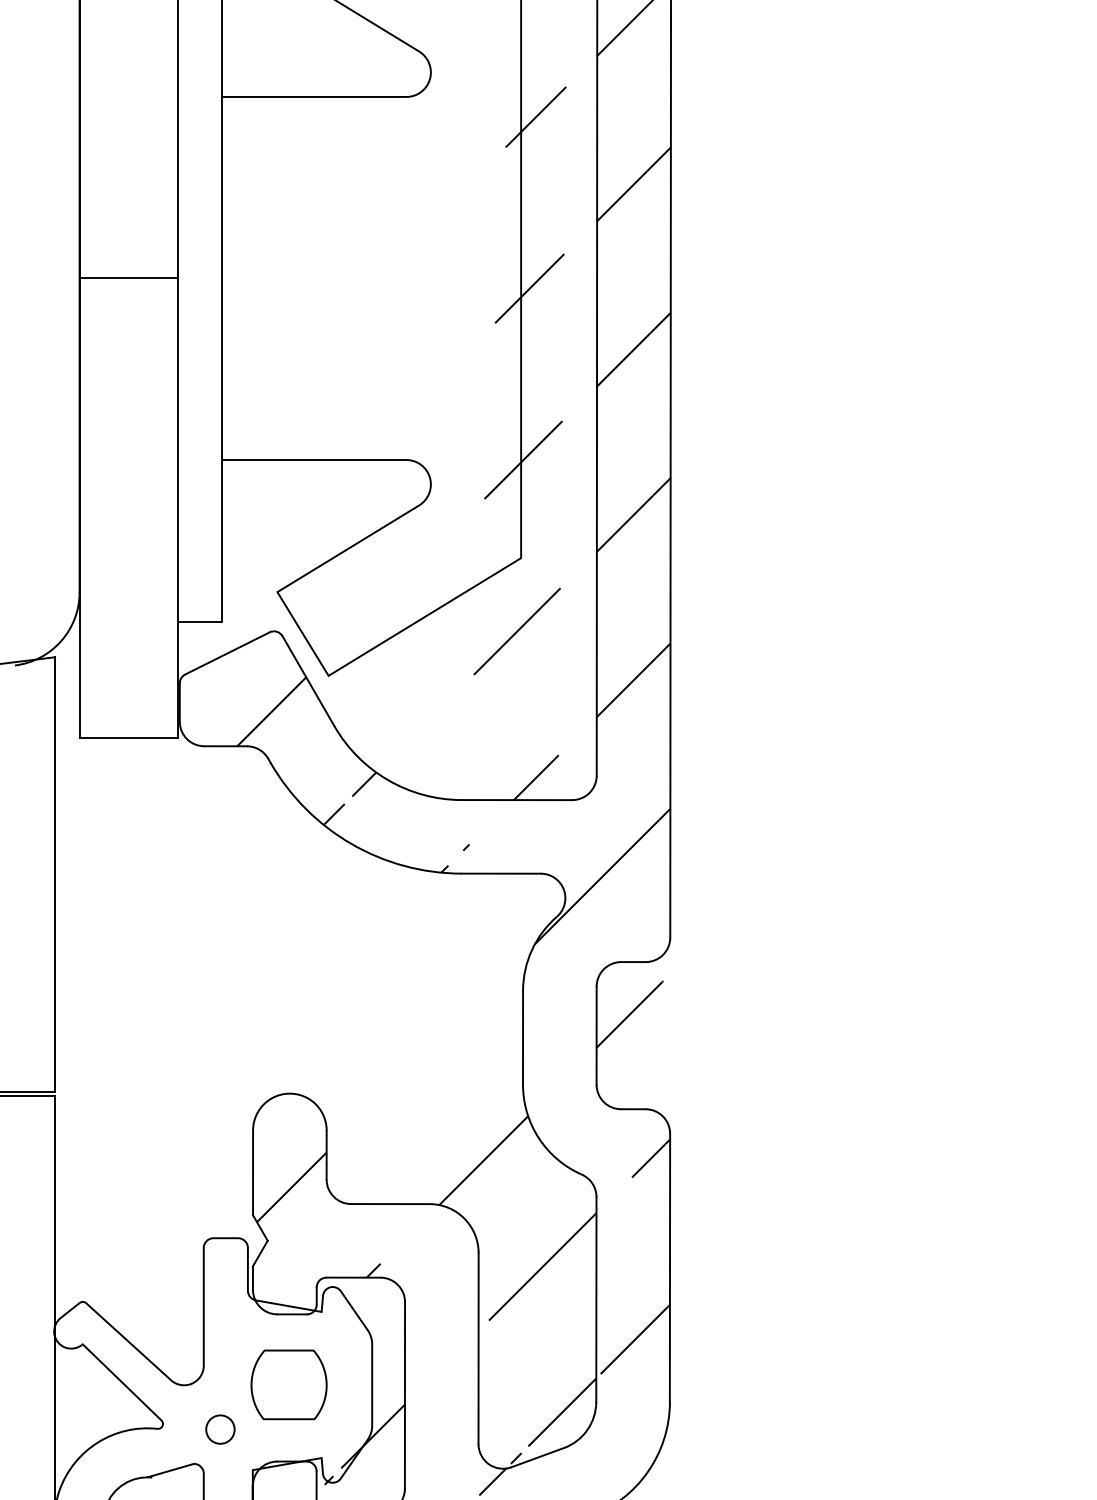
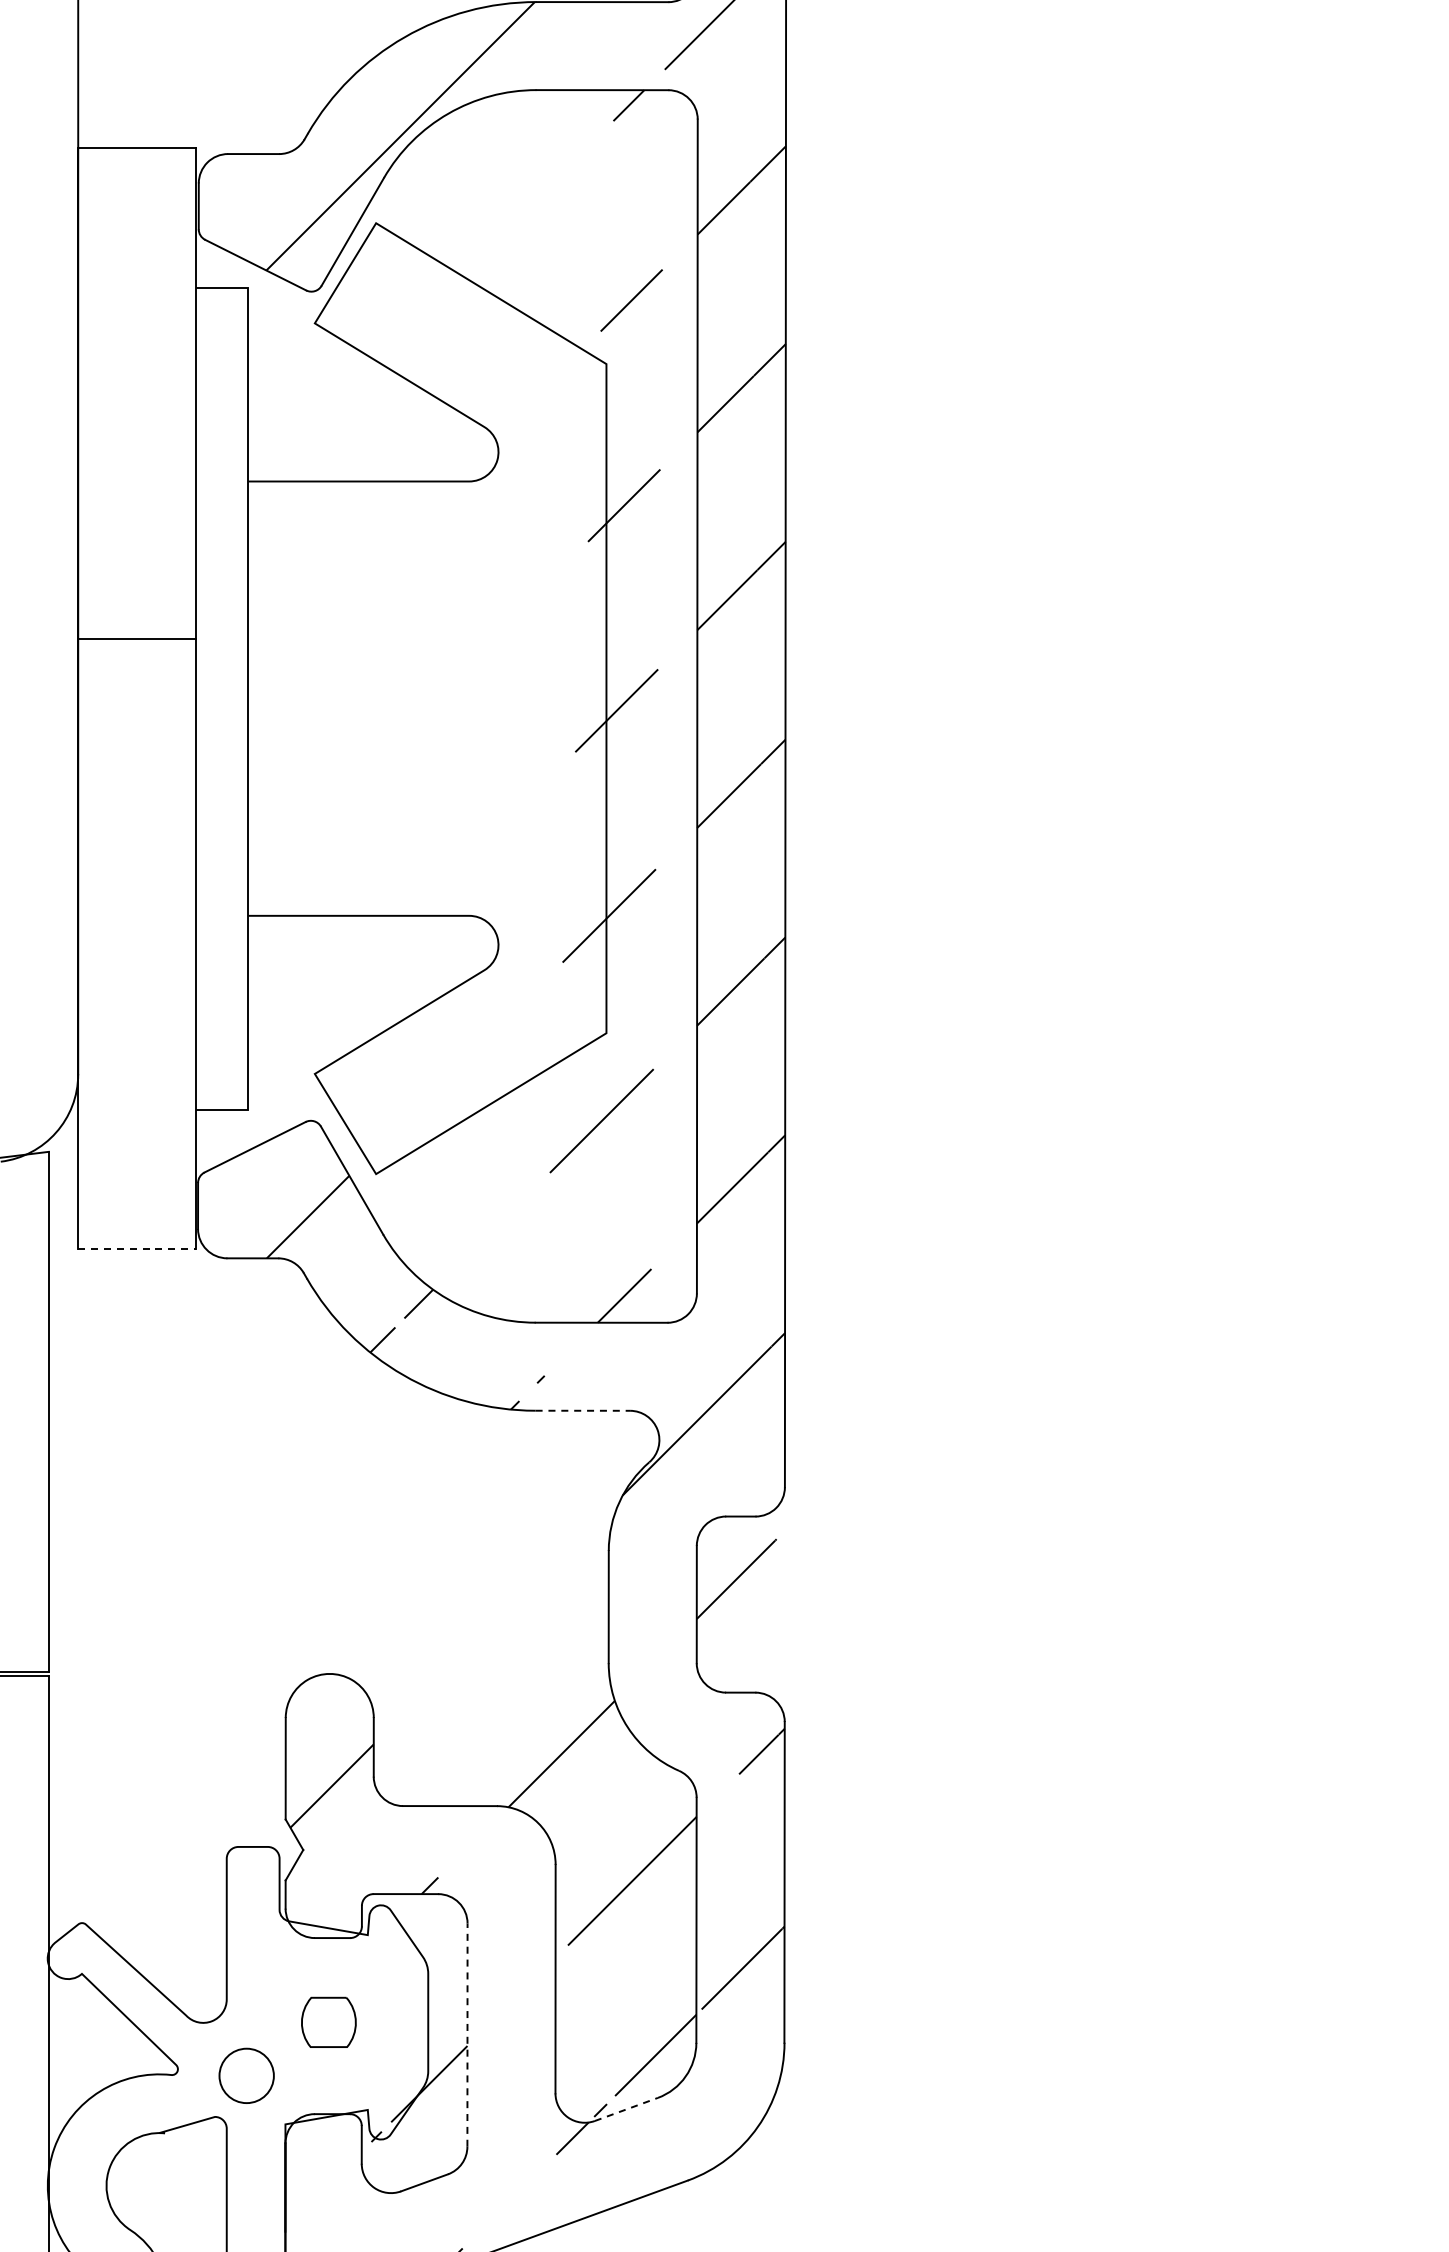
line: (128, 278) -> (136, 638), moved
line: (128, 738) -> (136, 1248), solid -> dashed
line: (501, 873) -> (583, 1410), solid -> dashed
part: (288, 1384) -> (328, 2022), size x0.6
line: (404, 1395) -> (467, 2035), solid -> dashed
circle: (220, 1429) -> (246, 2075), size x1.6
line: (537, 1457) -> (626, 2109), solid -> dashed

